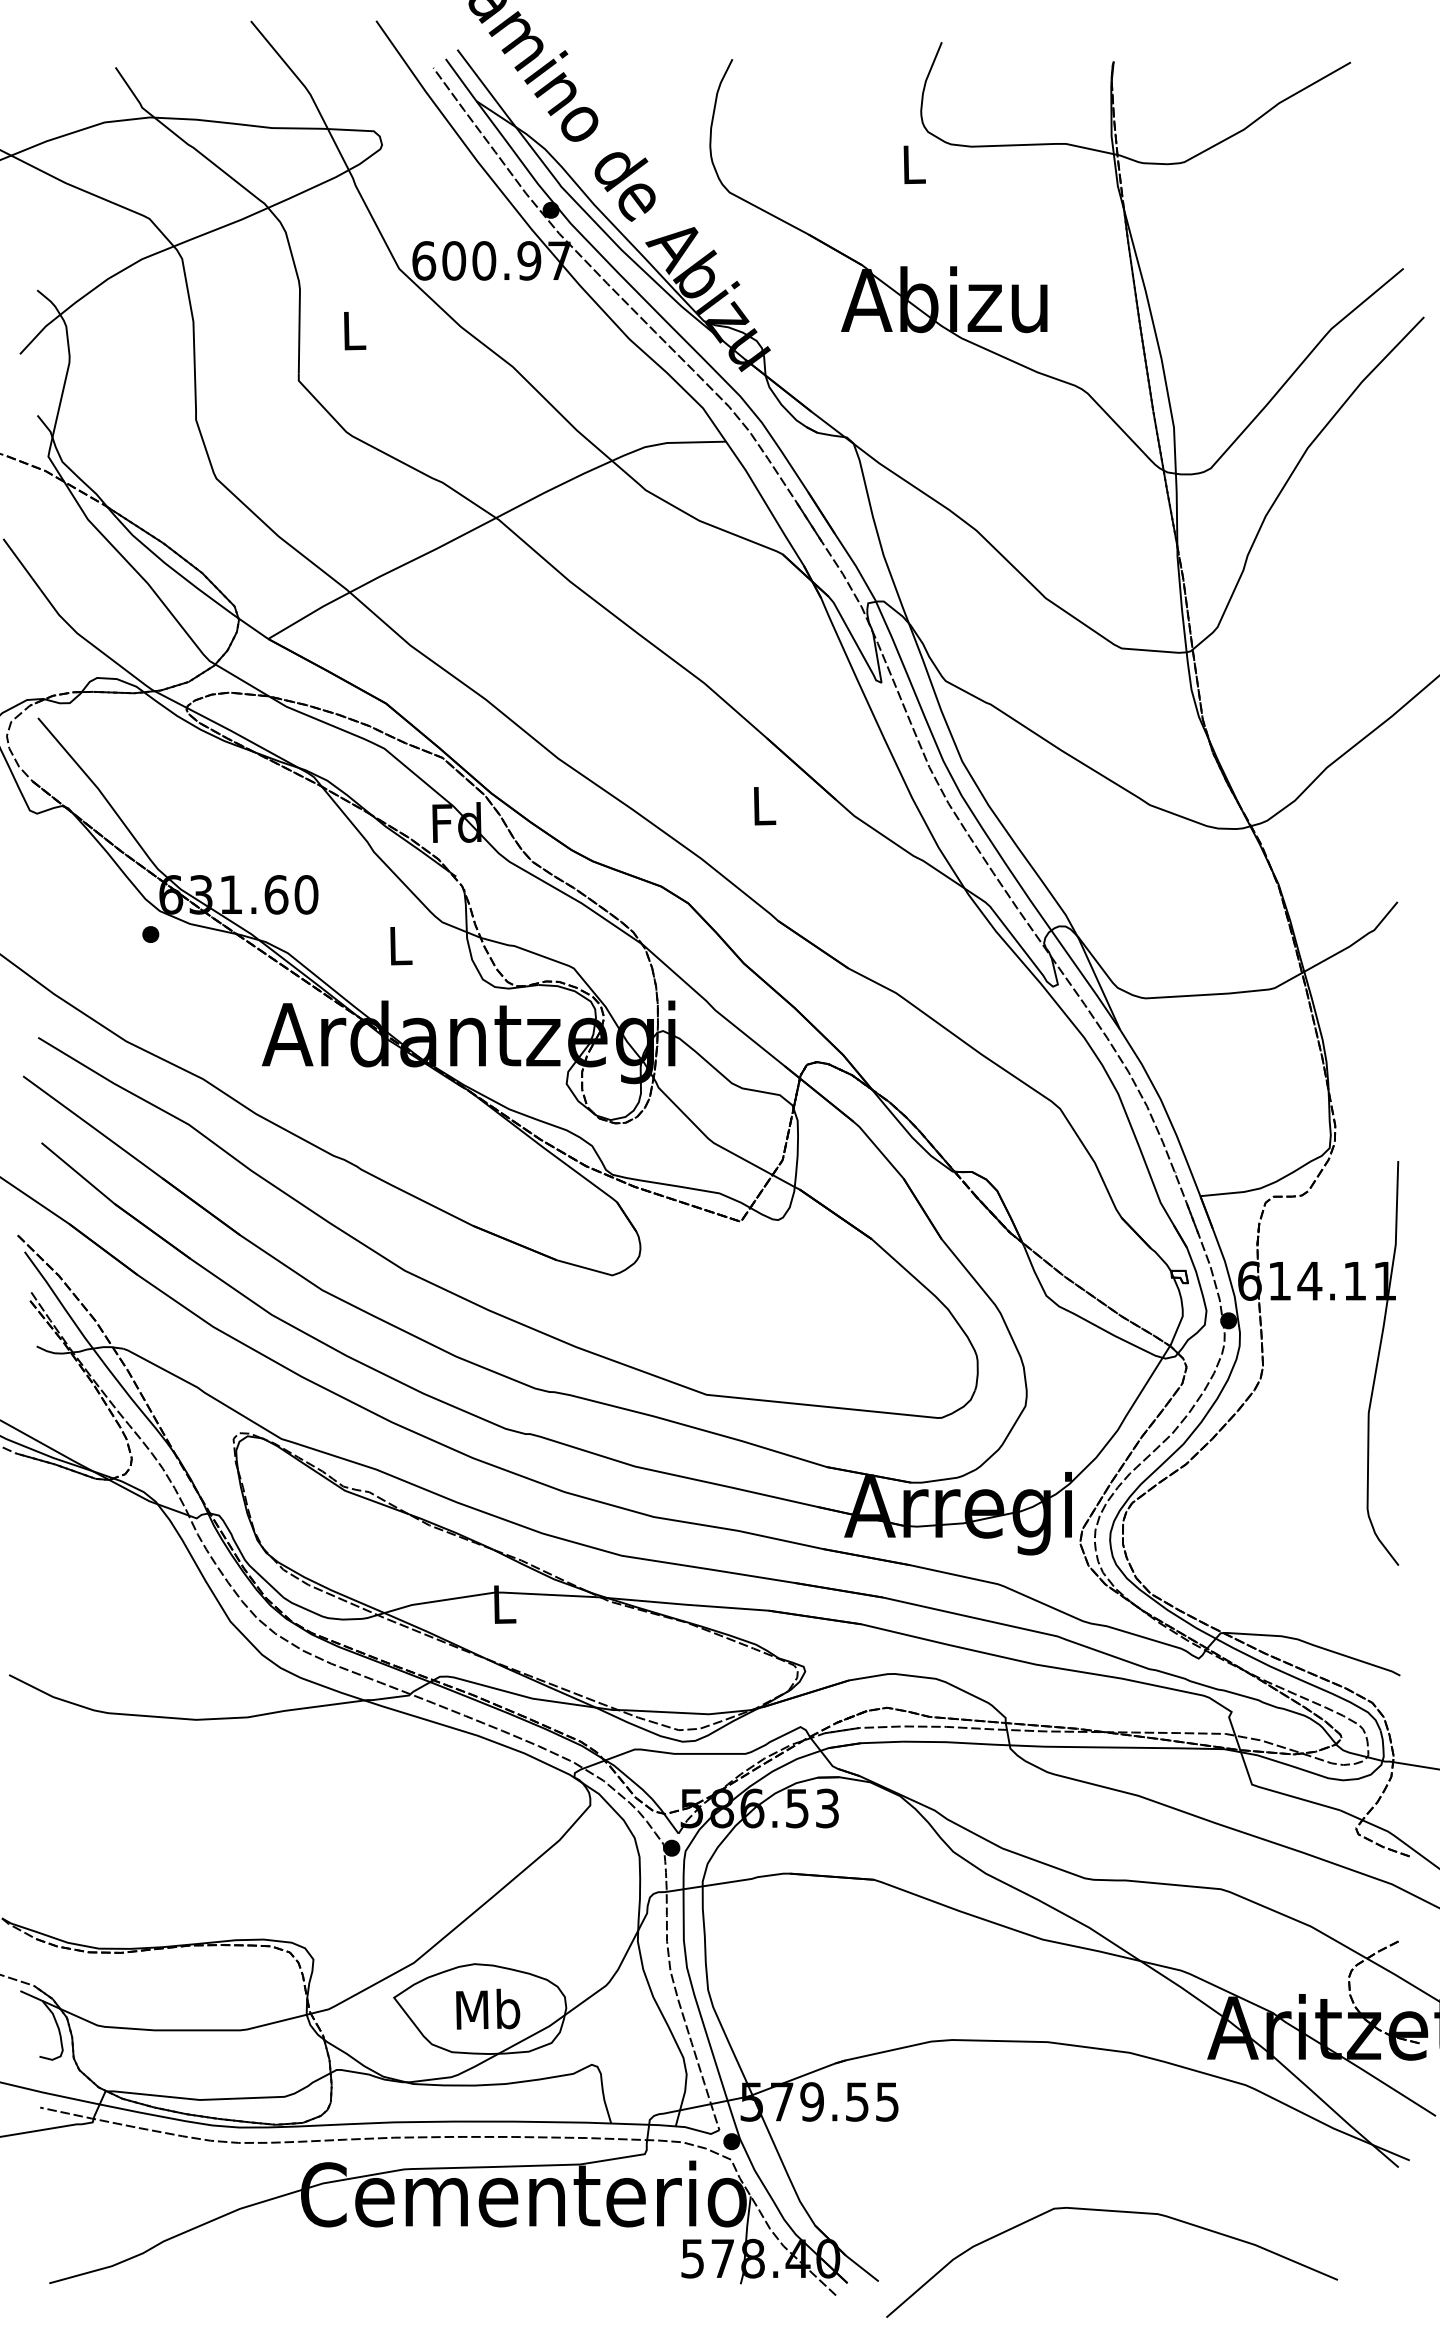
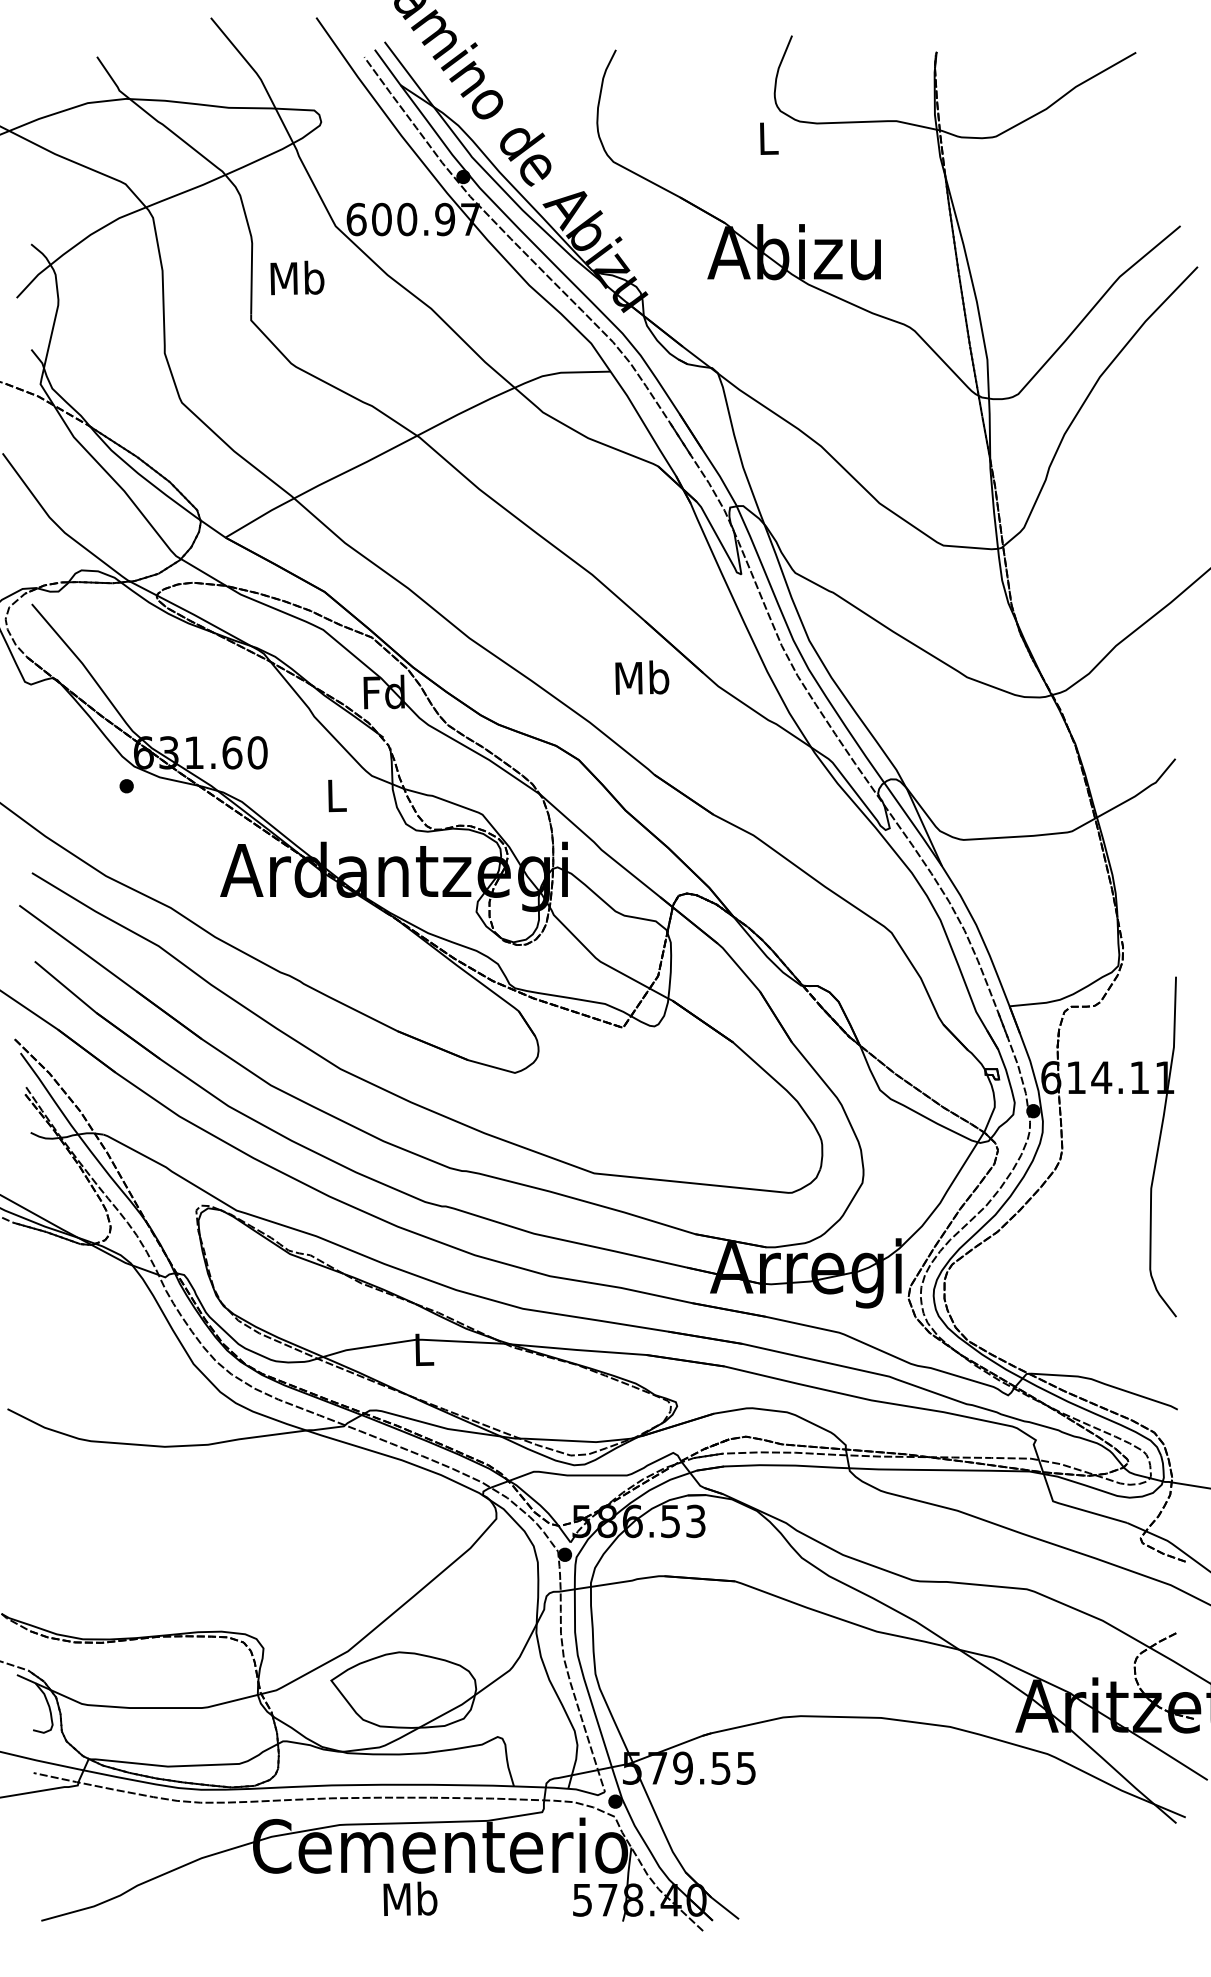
text: (353, 330) -> (297, 278), L -> Mb
text: (763, 805) -> (642, 677), L -> Mb
text: (488, 2008) -> (410, 1898), moved
curve: (1115, 2212) -> (938, 1861), removed

